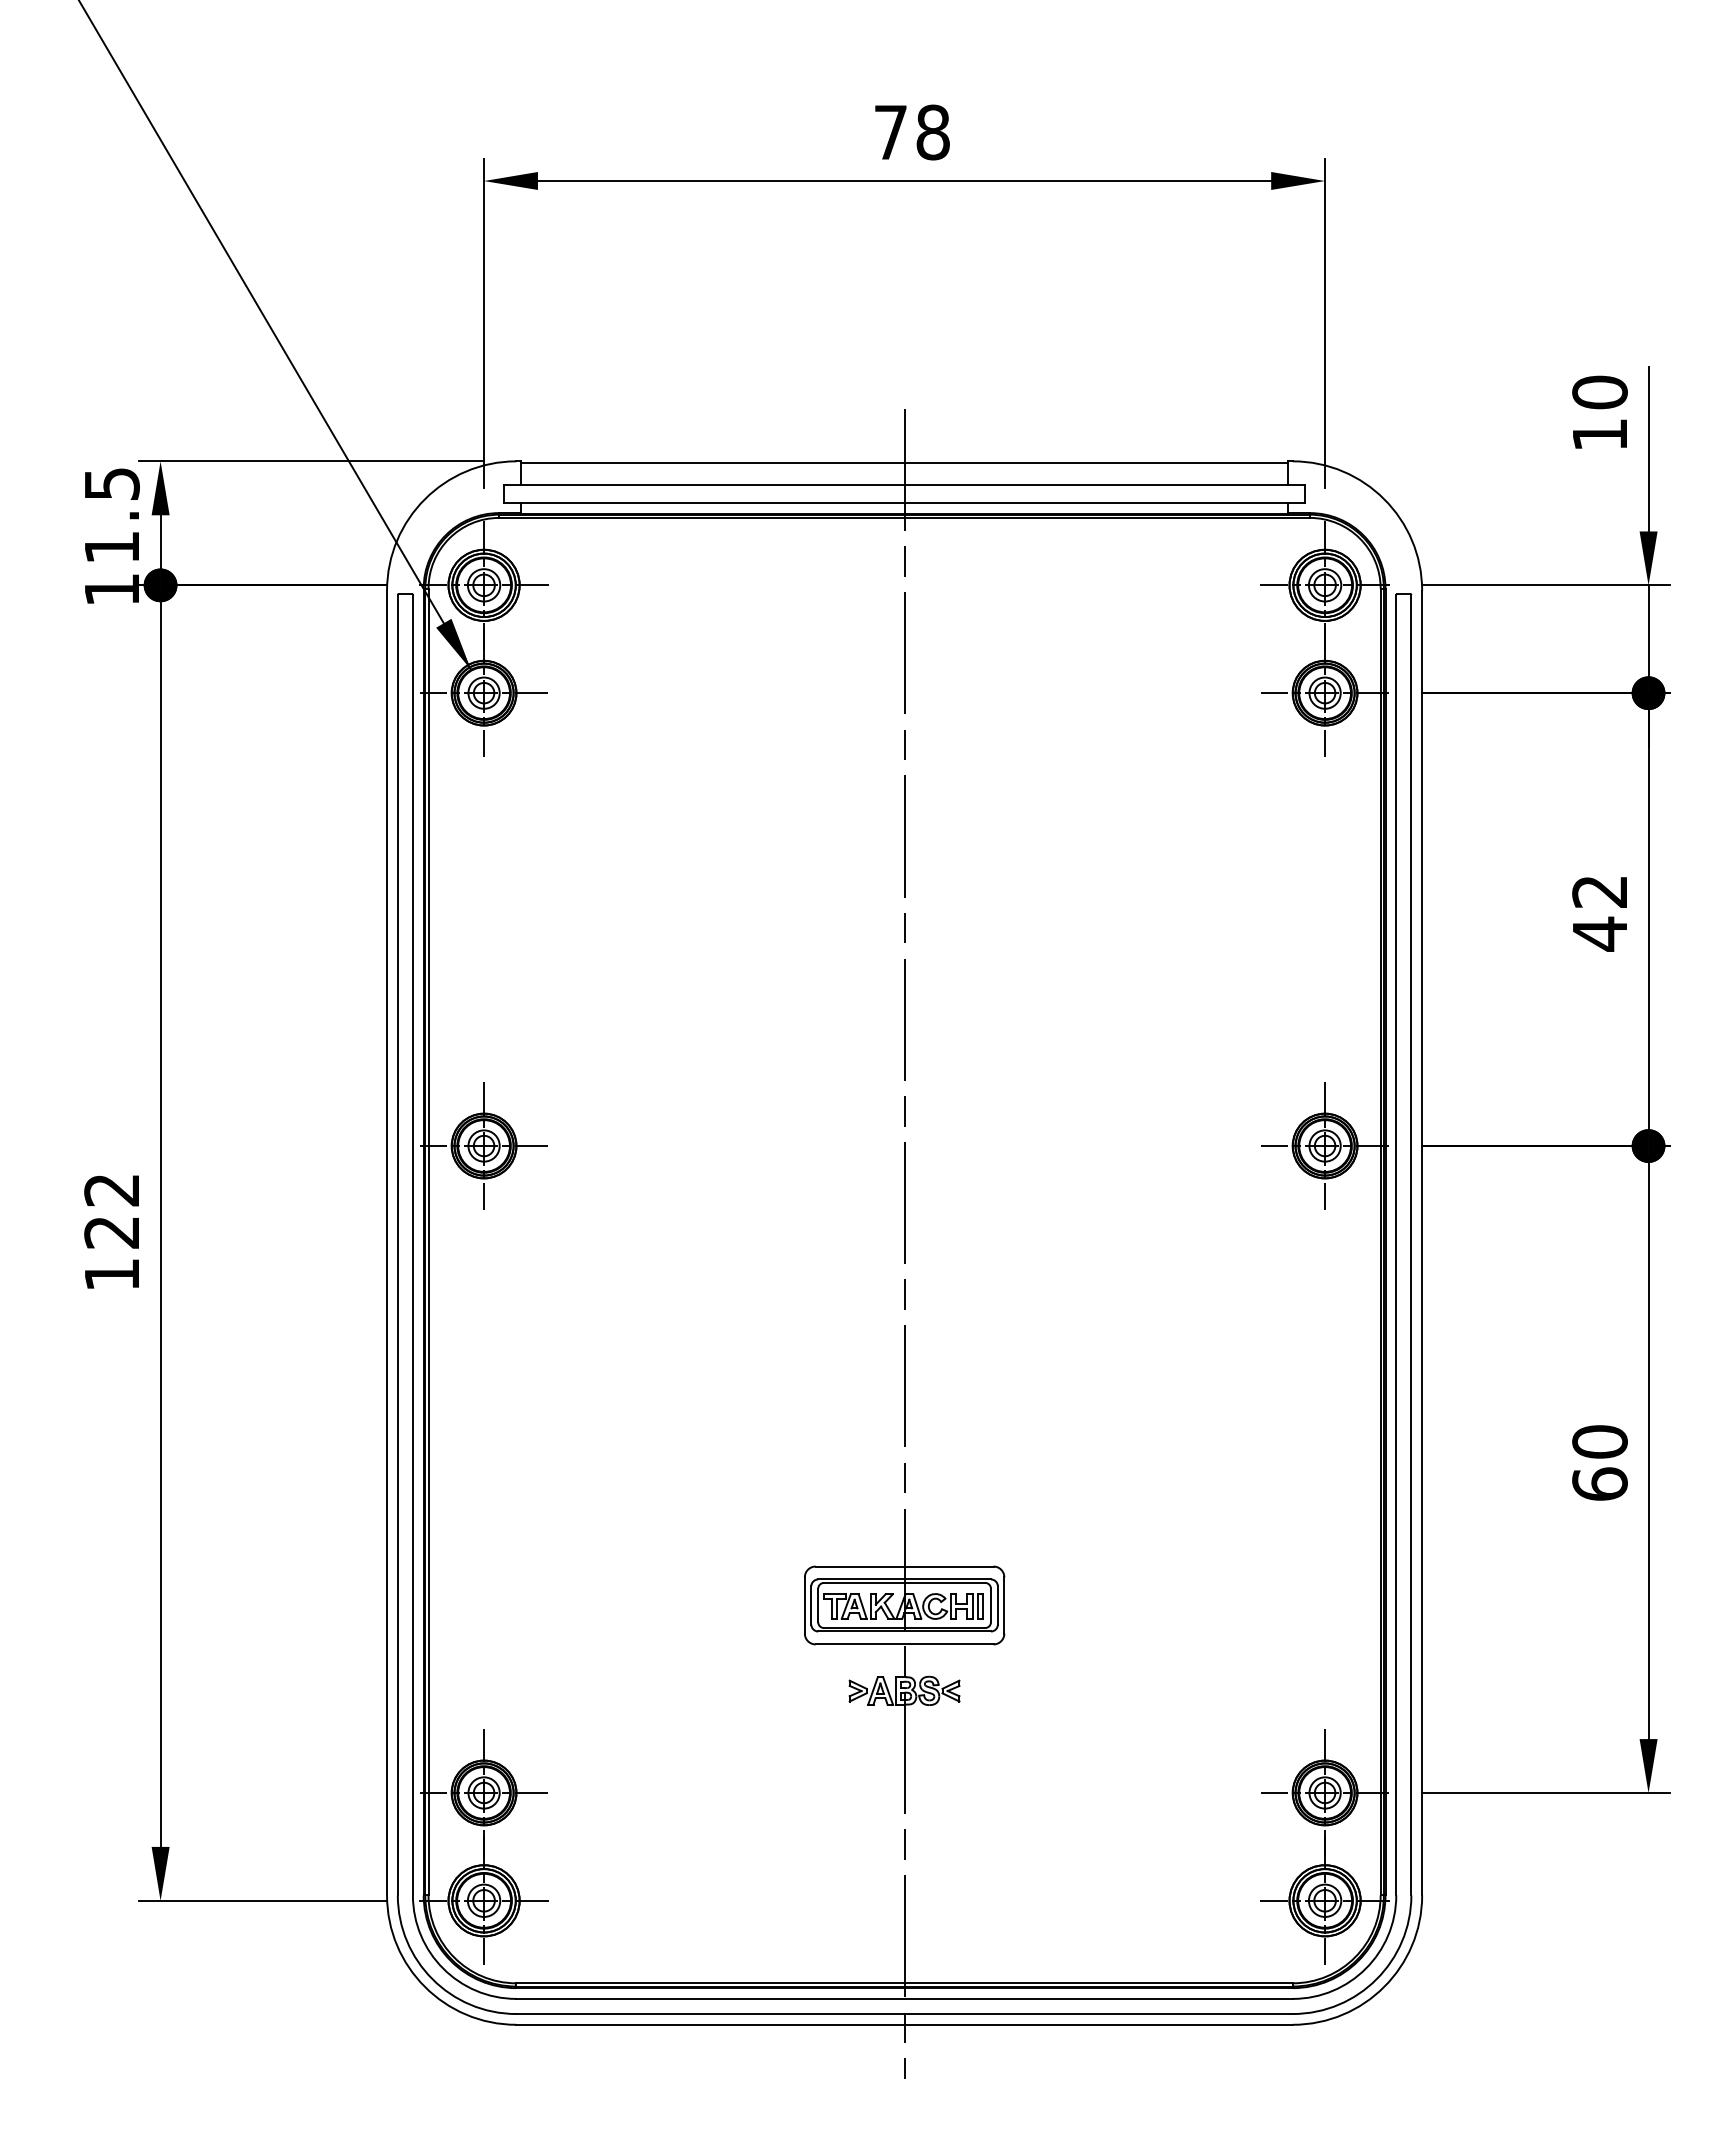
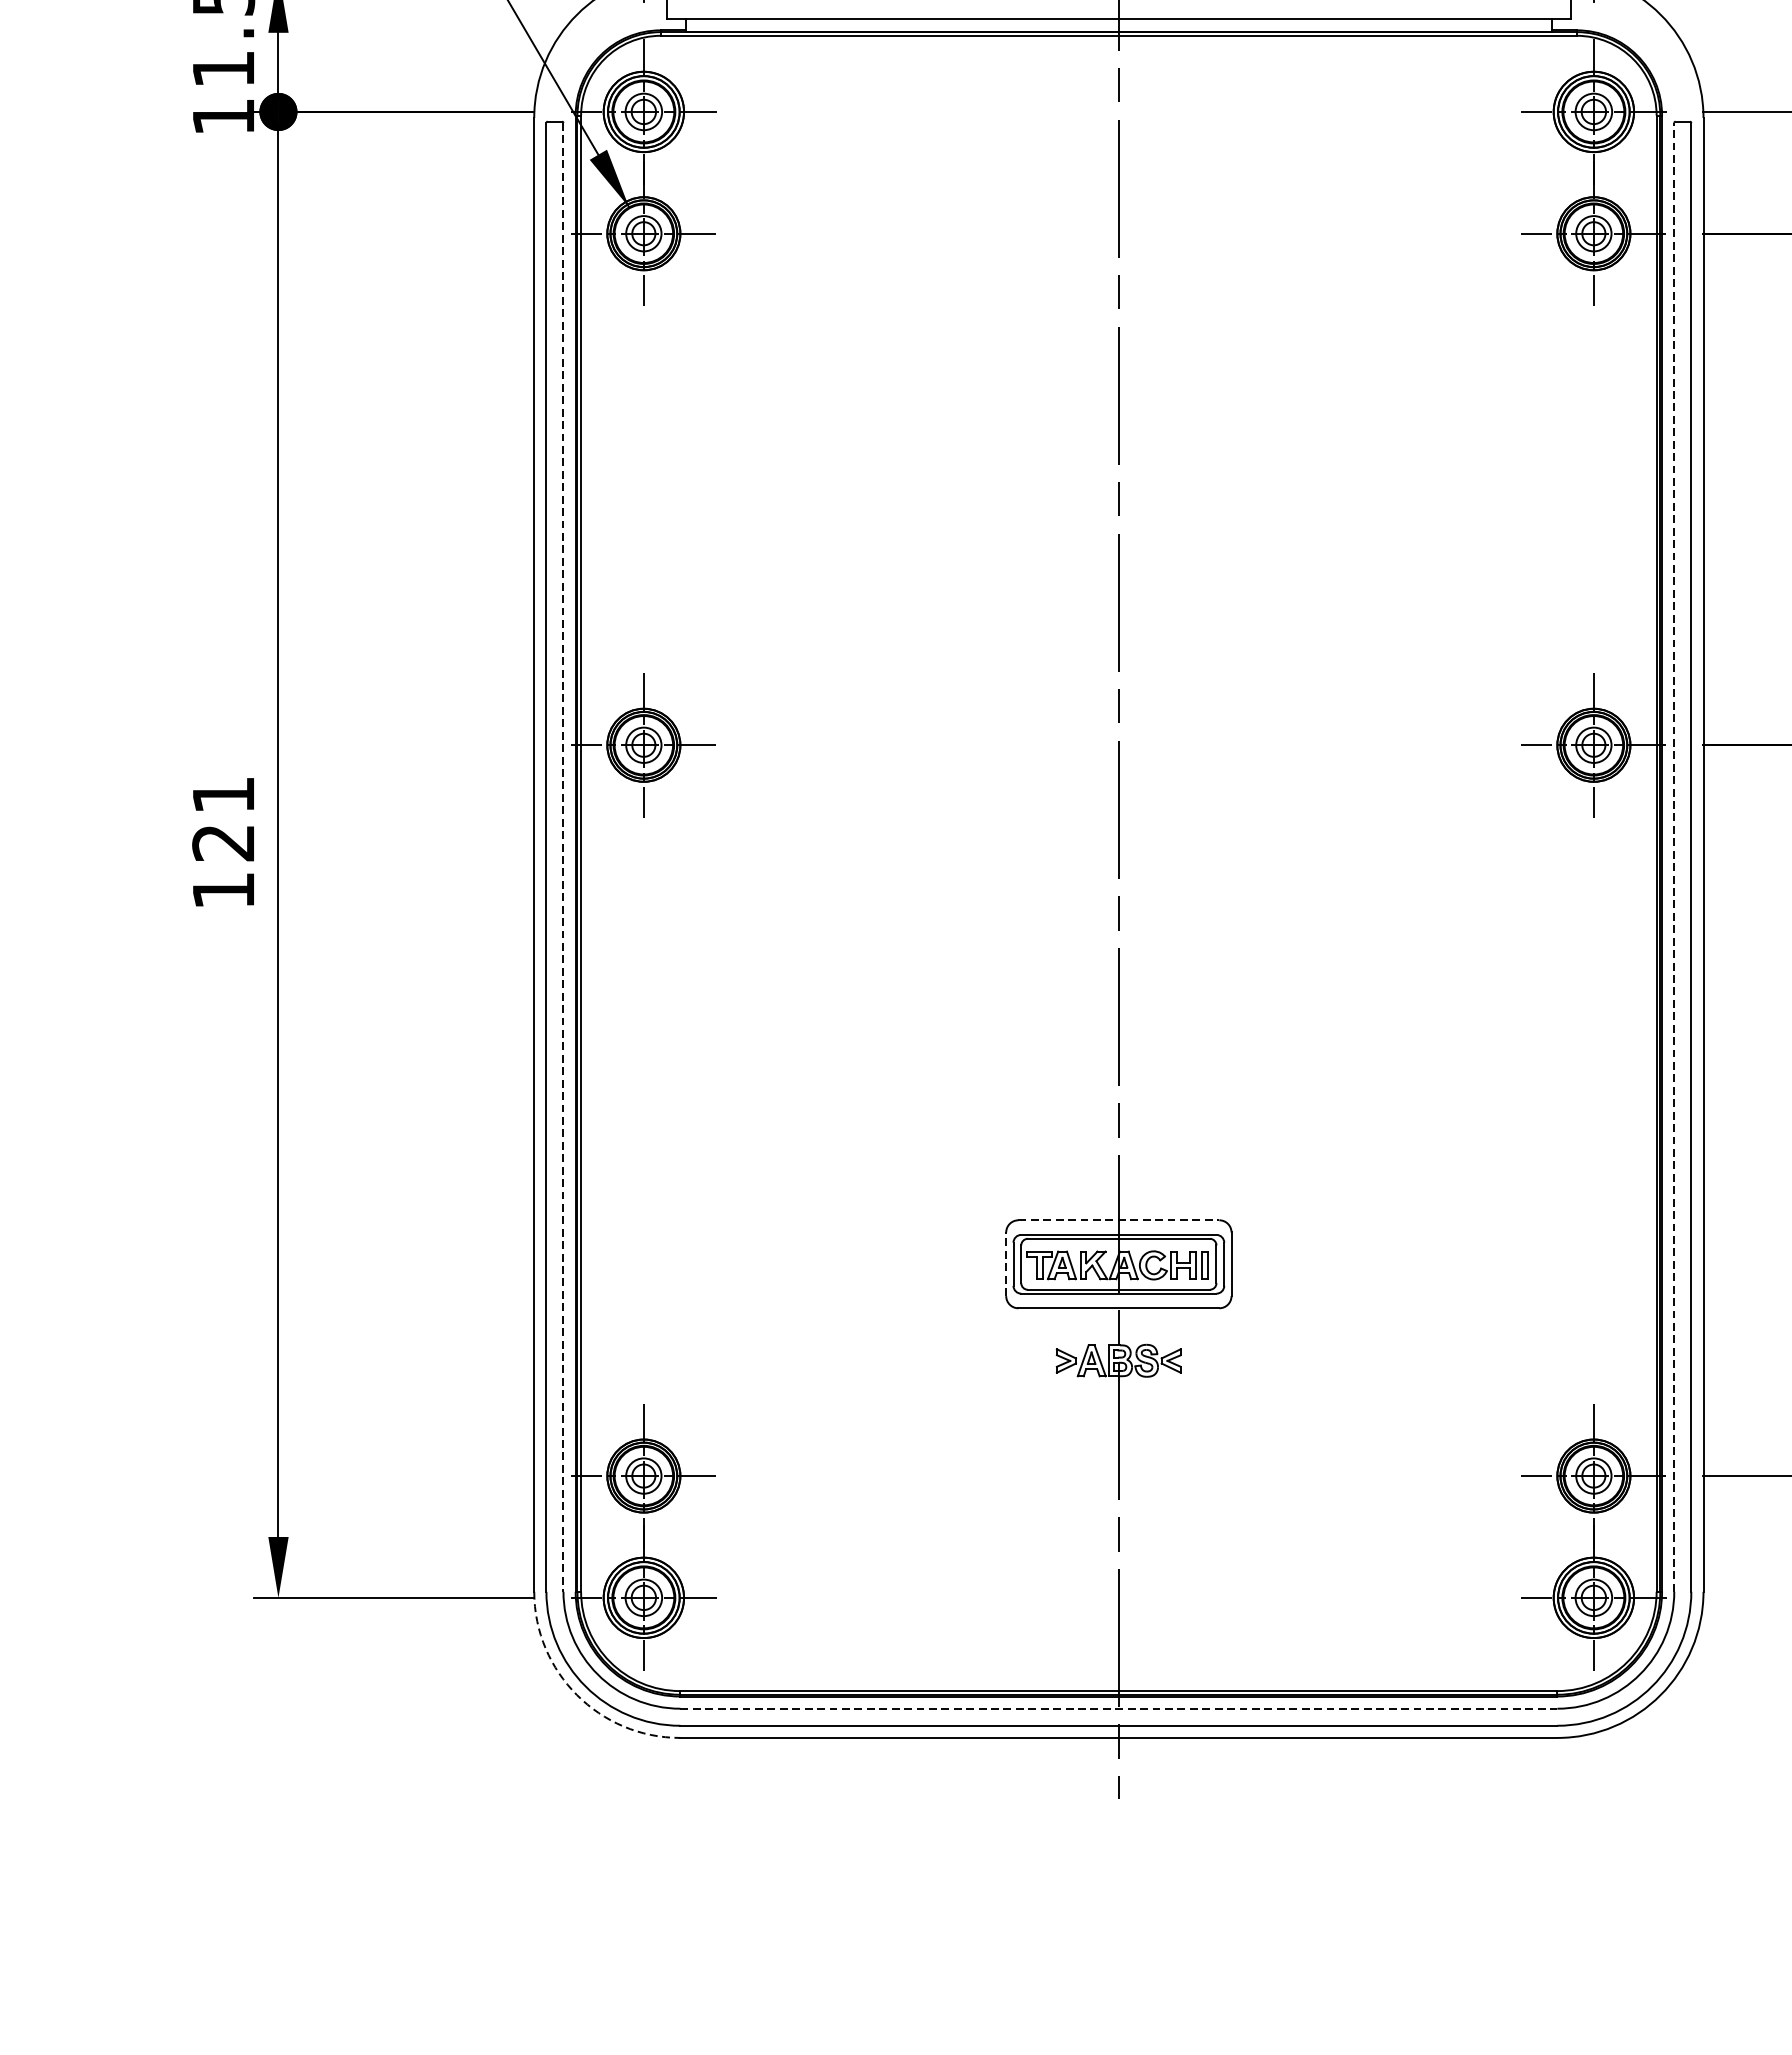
text: (111, 1190) -> (222, 795), 122 -> 121
line: (1396, 1244) -> (1674, 856), solid -> dashed
line: (412, 1245) -> (562, 857), solid -> dashed
line: (904, 1566) -> (1118, 1220), solid -> dashed
line: (804, 1604) -> (1005, 1263), solid -> dashed
arc: (424, 1986) -> (576, 1694), solid -> dashed
line: (905, 1998) -> (1119, 1708), solid -> dashed

